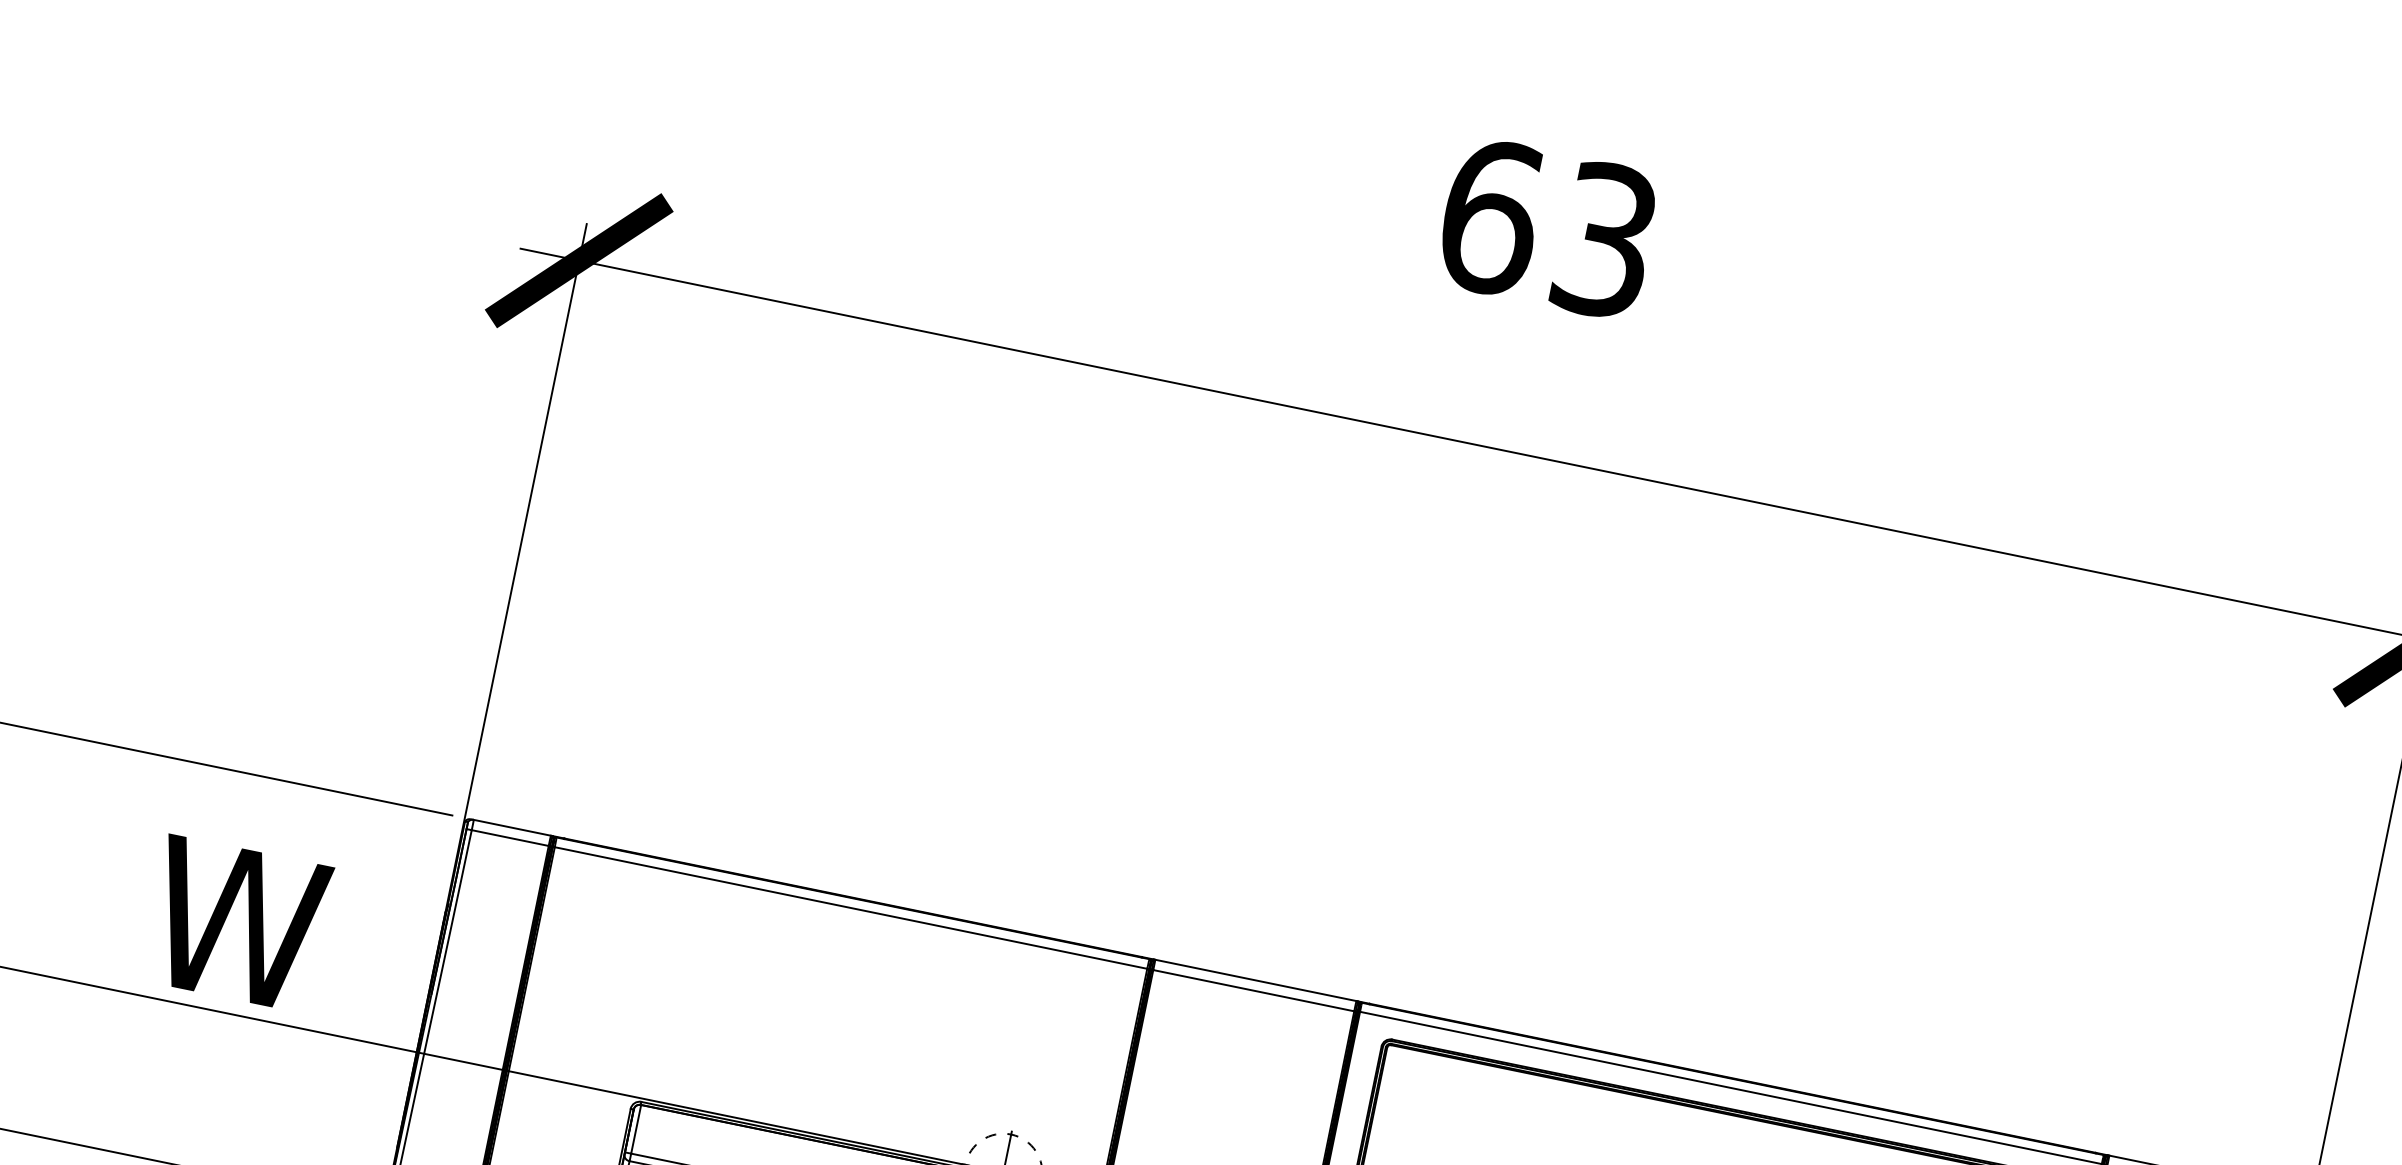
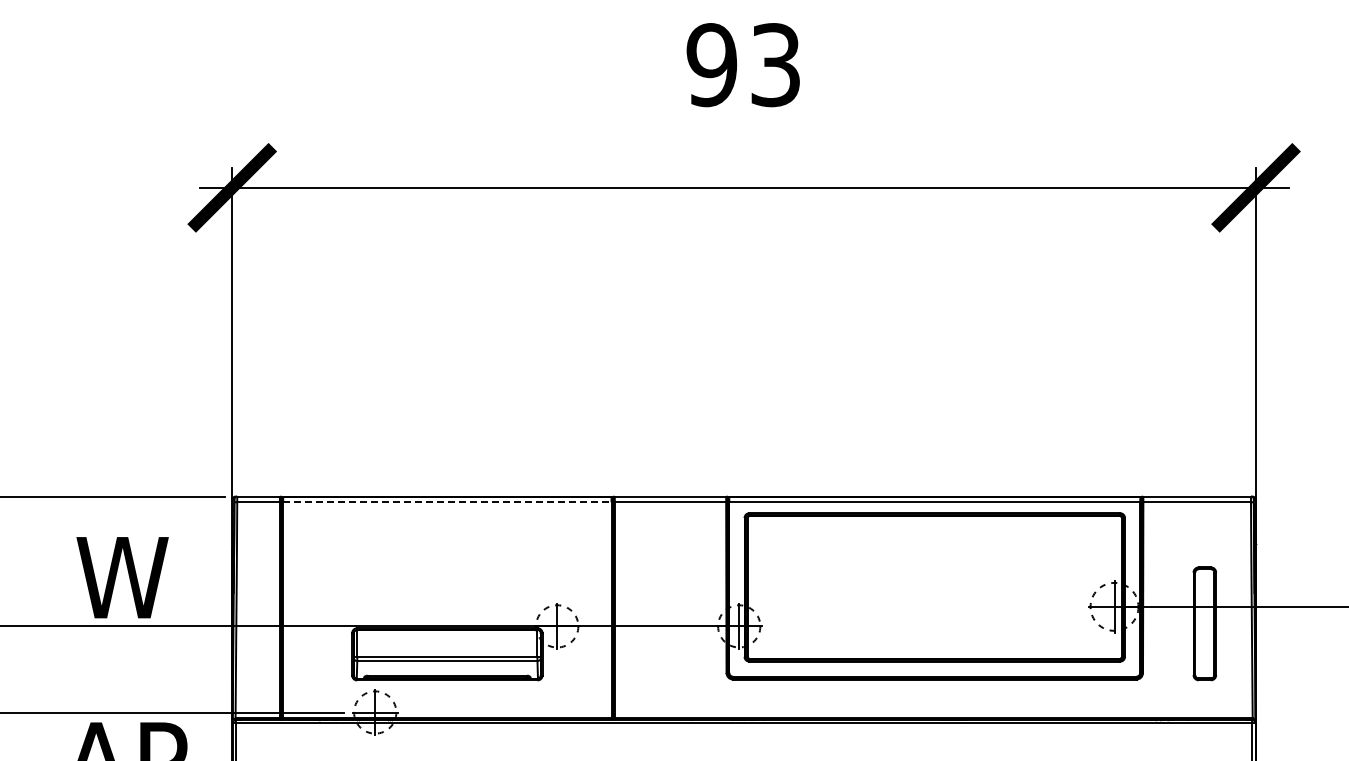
text: (1489, 217) -> (711, 65), 63 -> 93
line: (851, 908) -> (447, 502), solid -> dashed

